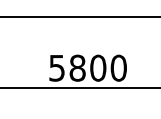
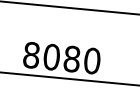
text: (77, 67) -> (51, 56), 5800 -> 8080

